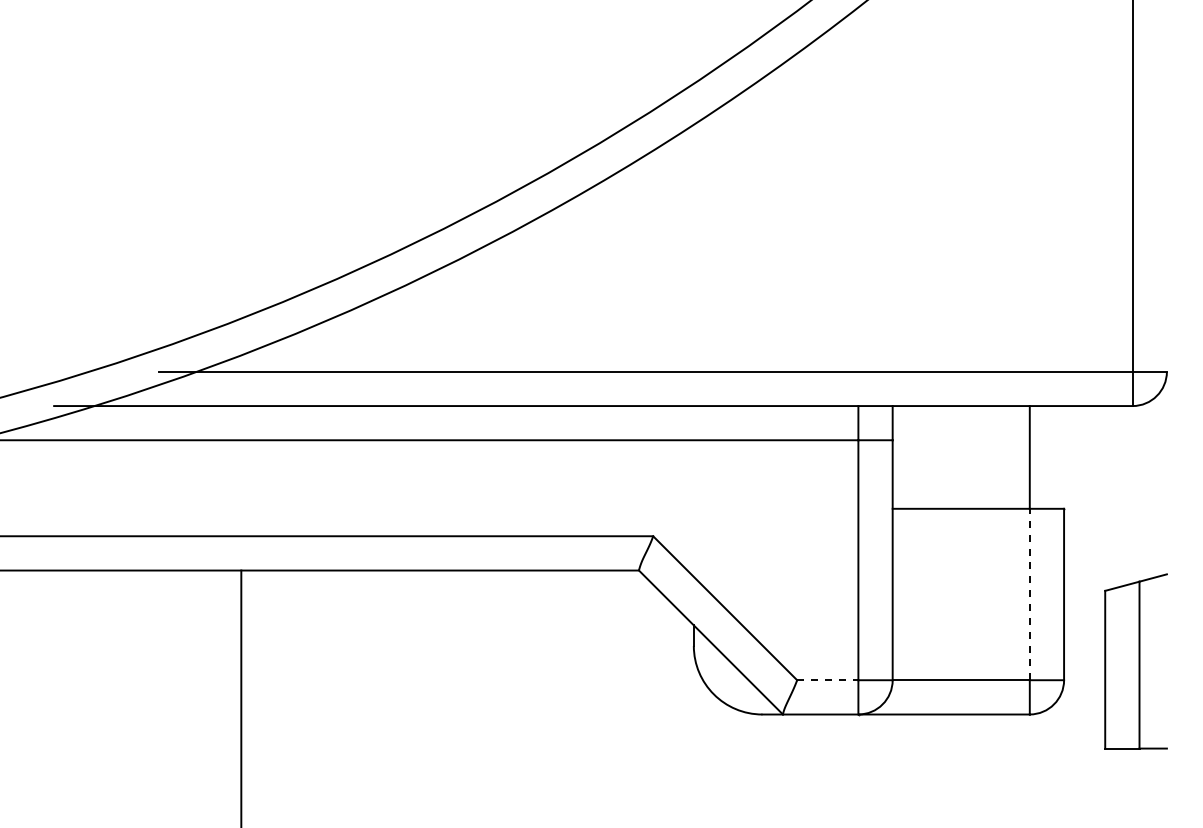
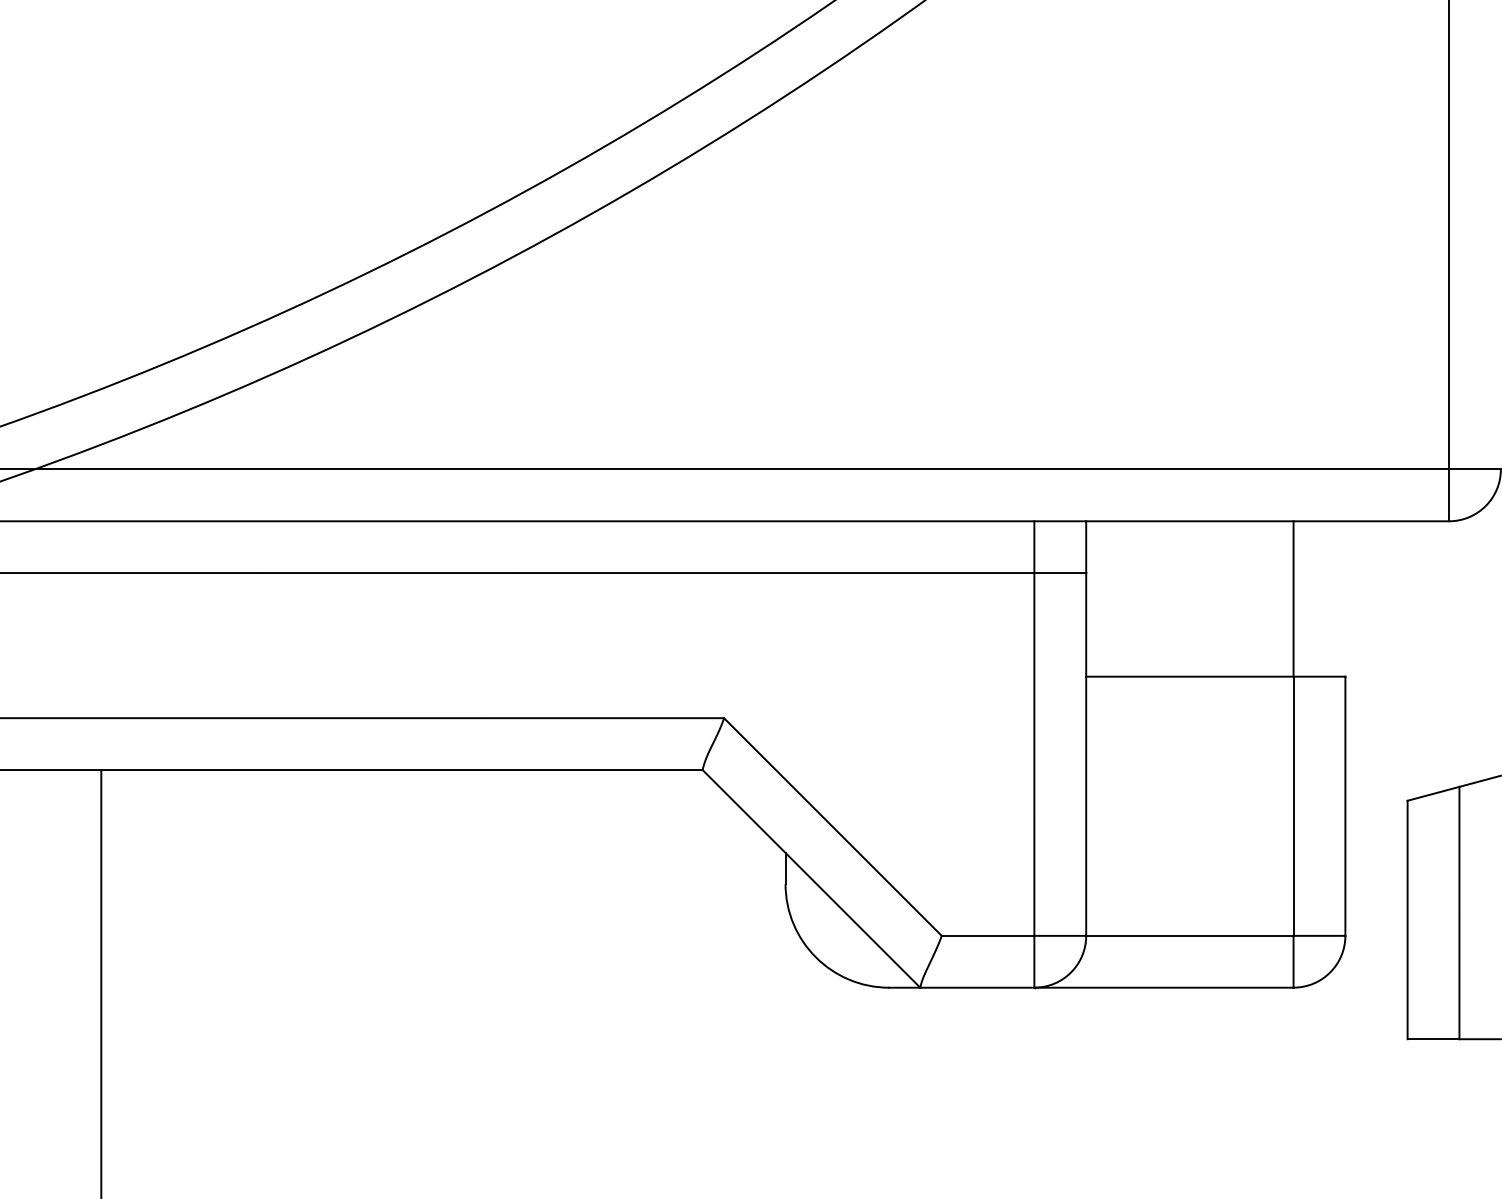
line: (1029, 594) -> (1293, 806), dashed -> solid
line: (827, 680) -> (987, 936), dashed -> solid

